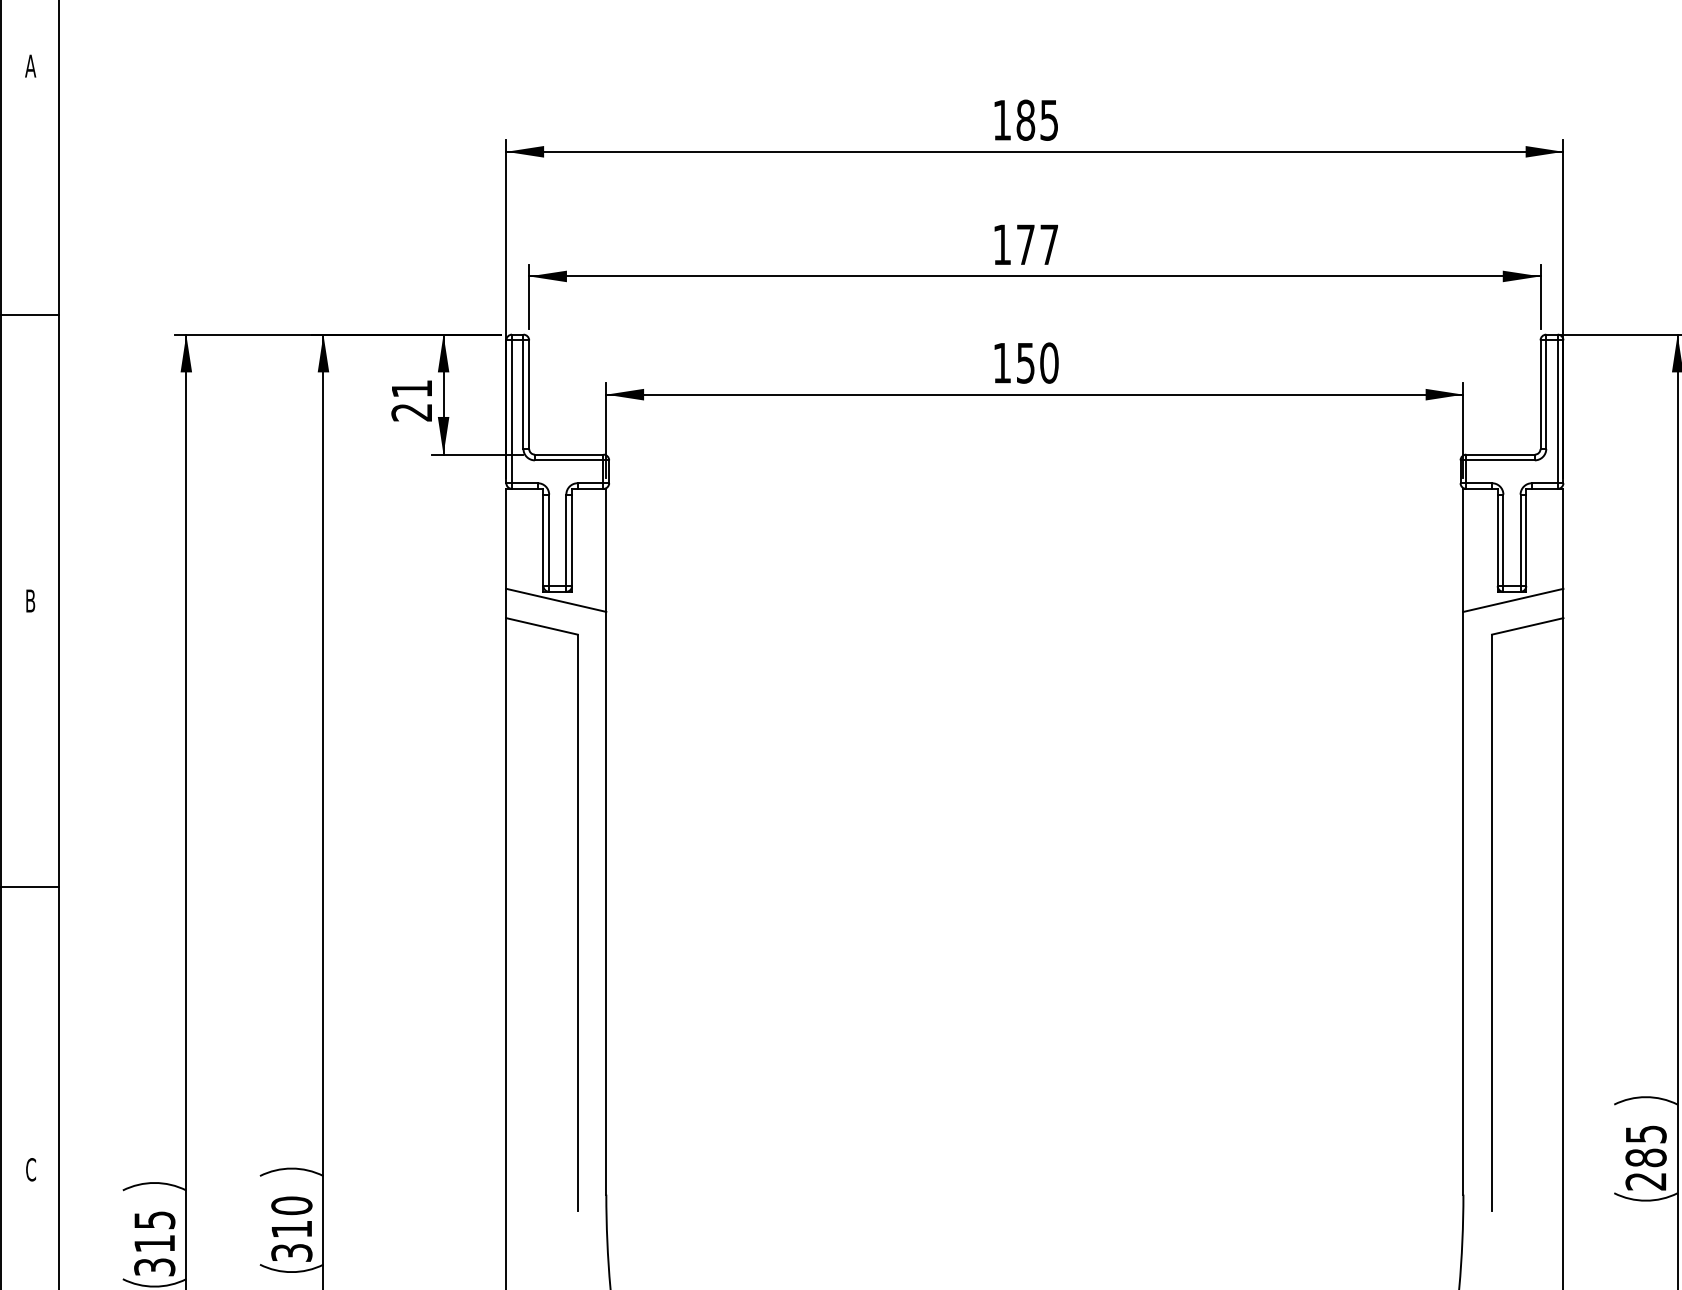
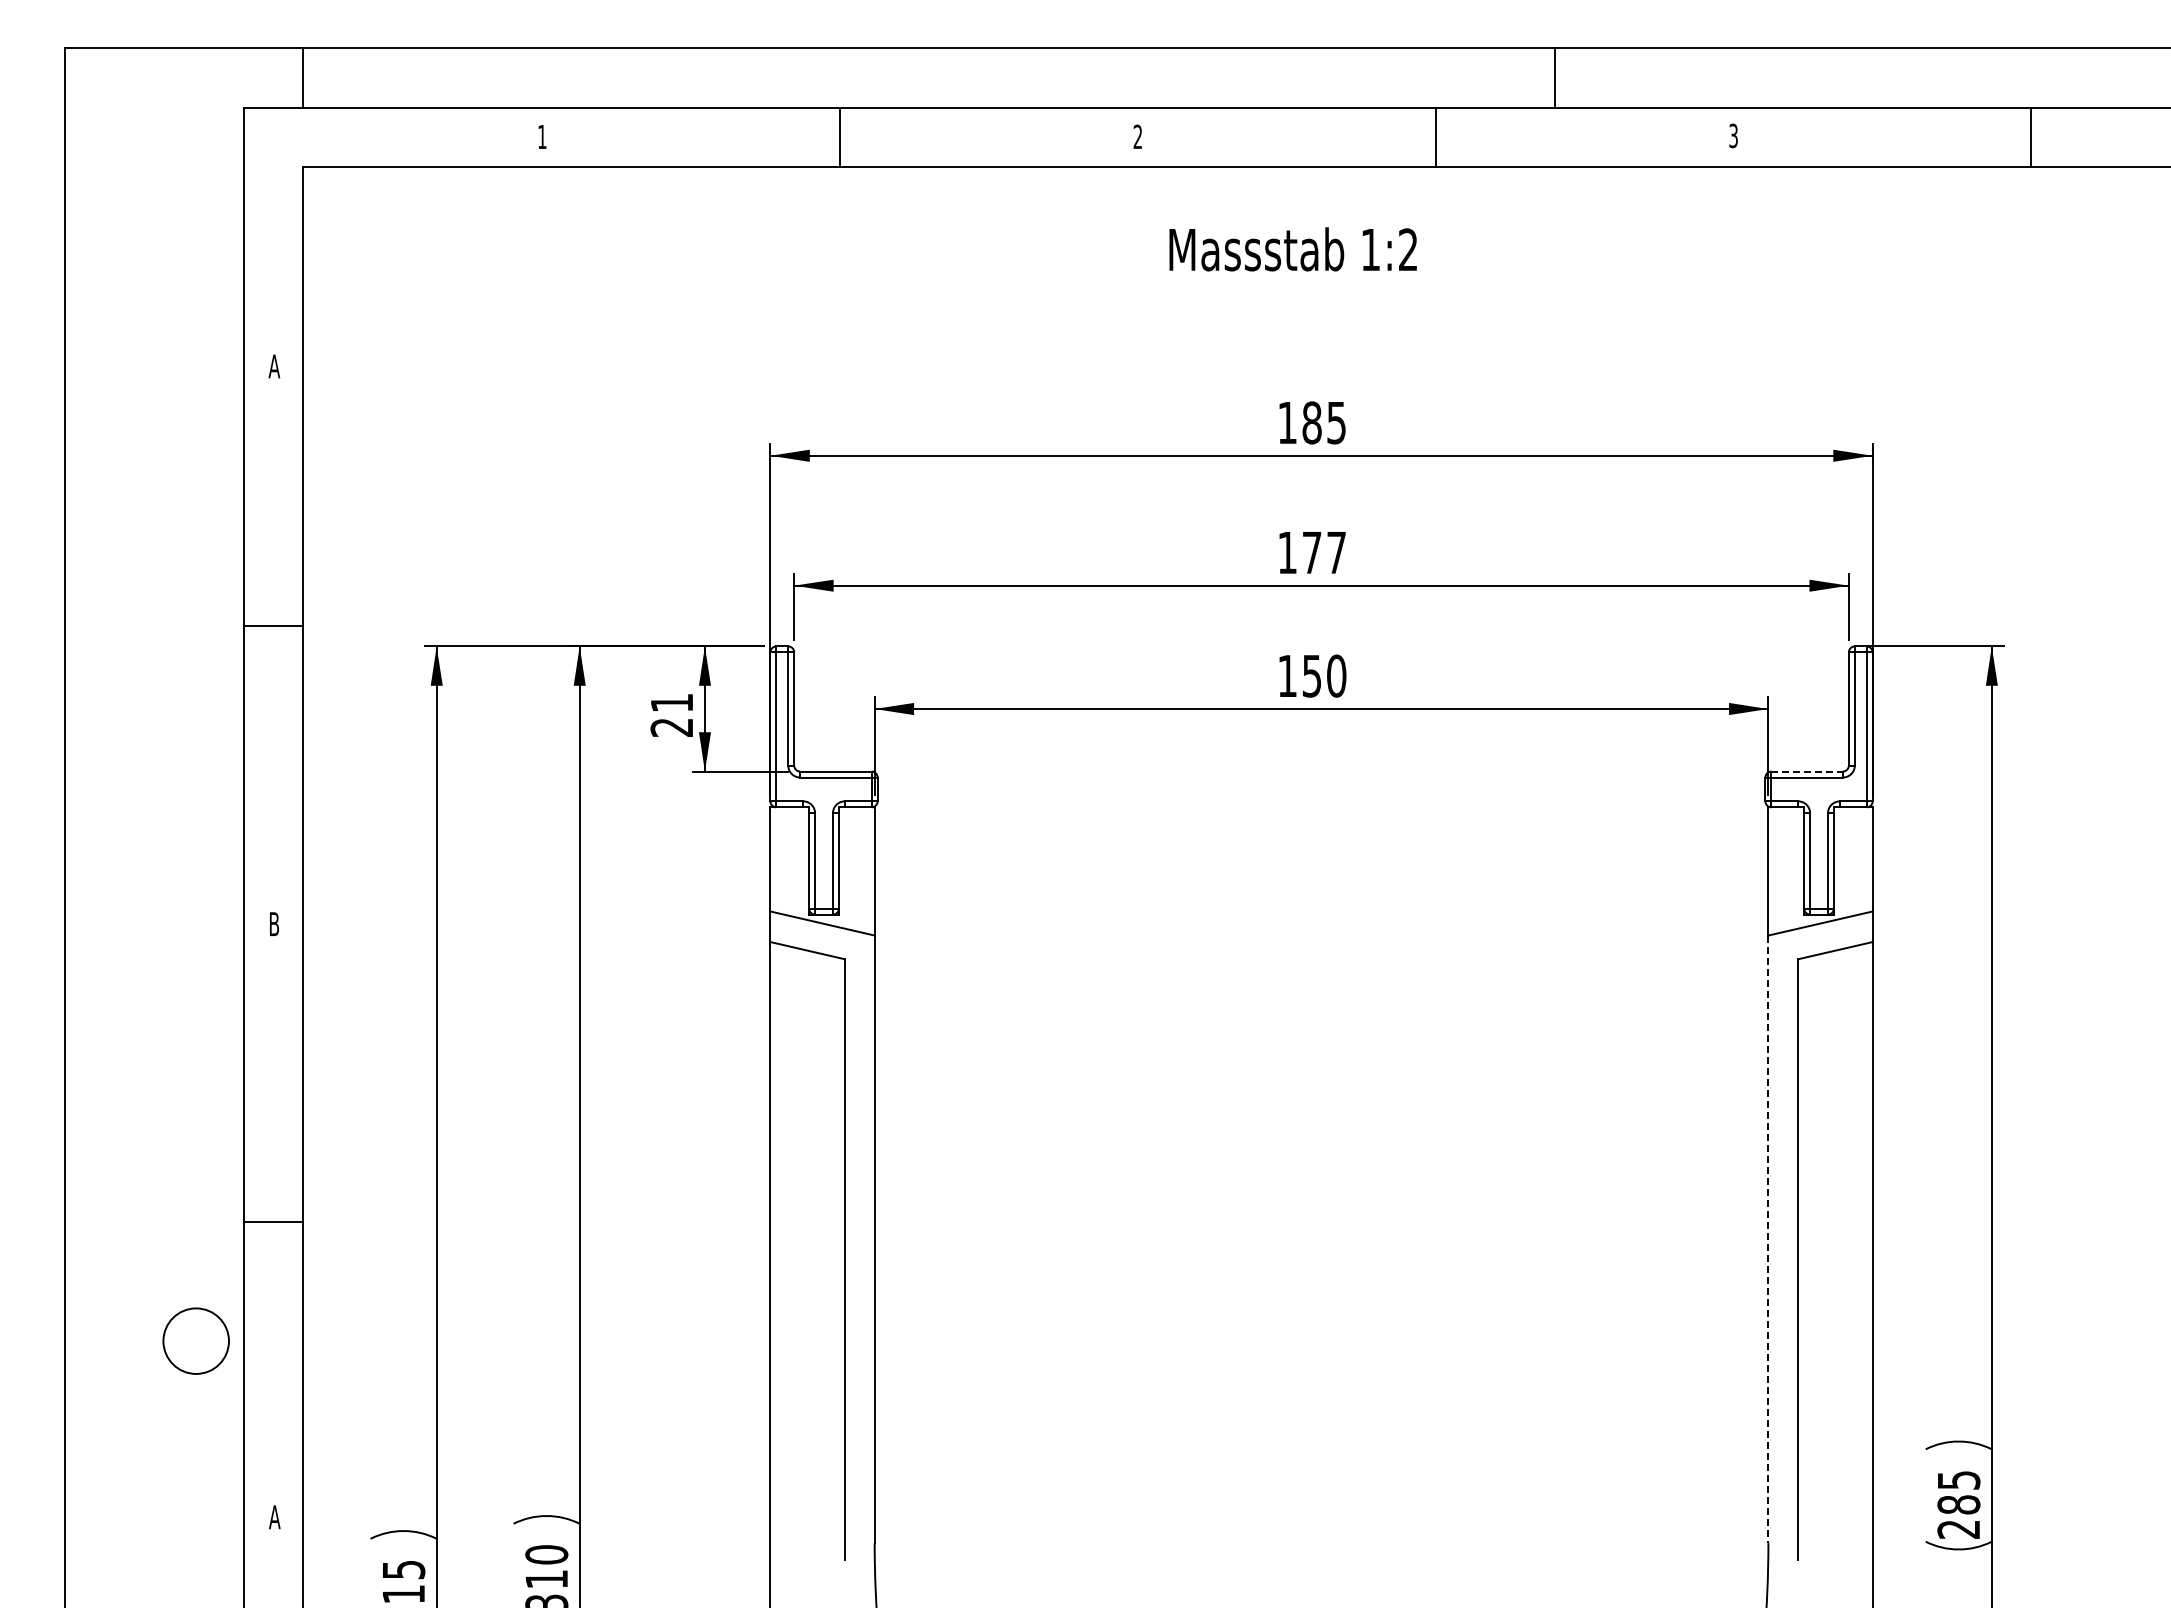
line: (1500, 454) -> (1807, 771), solid -> dashed
line: (1463, 903) -> (1768, 1239), solid -> dashed
text: (30, 1170) -> (274, 1517), C -> A

